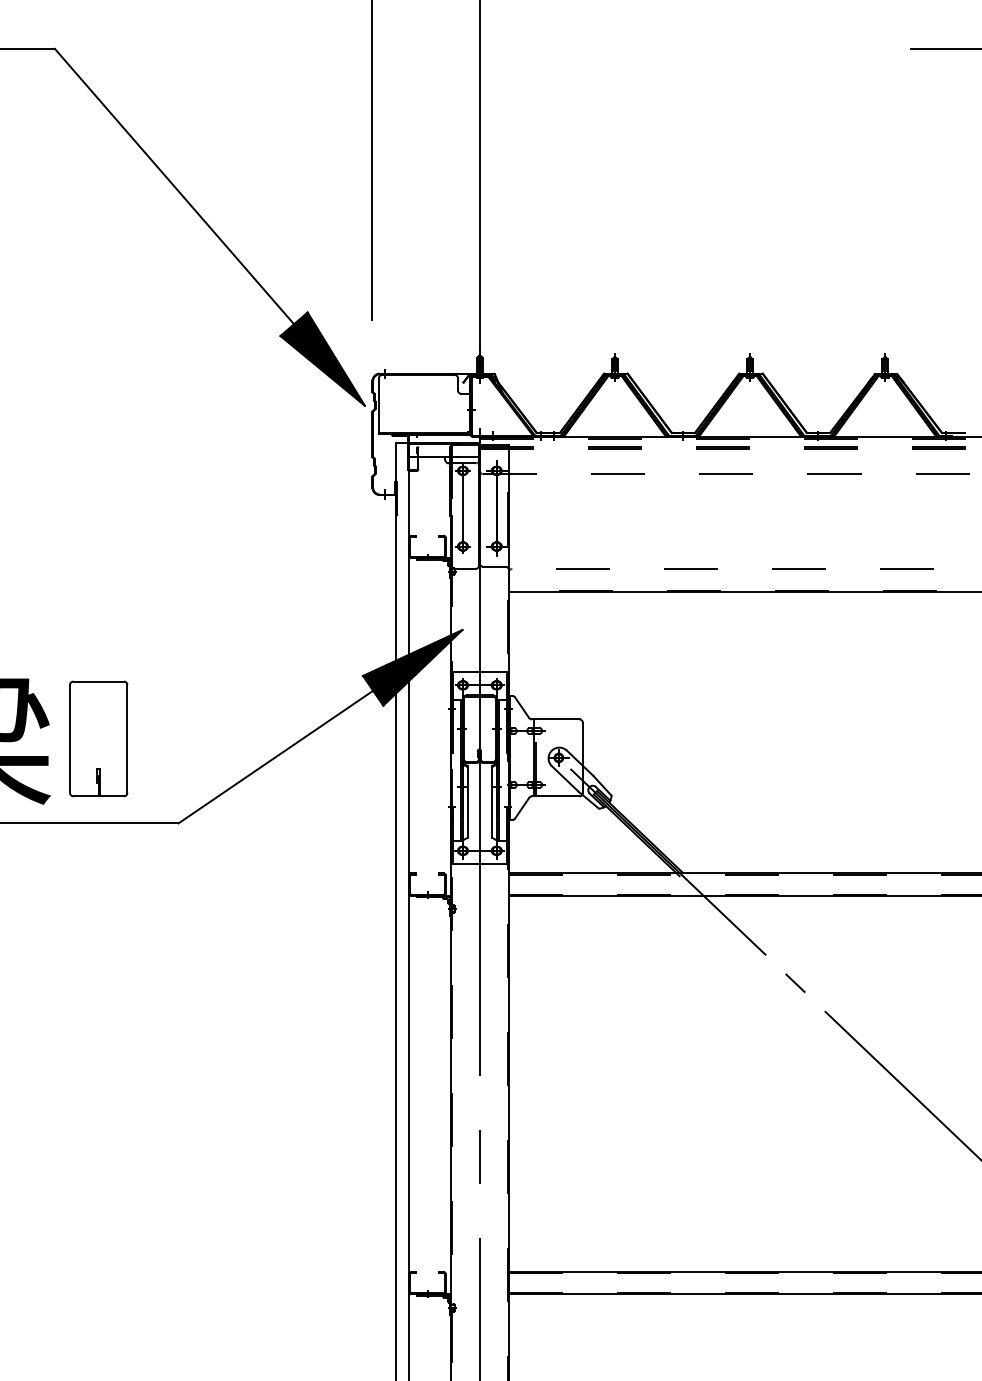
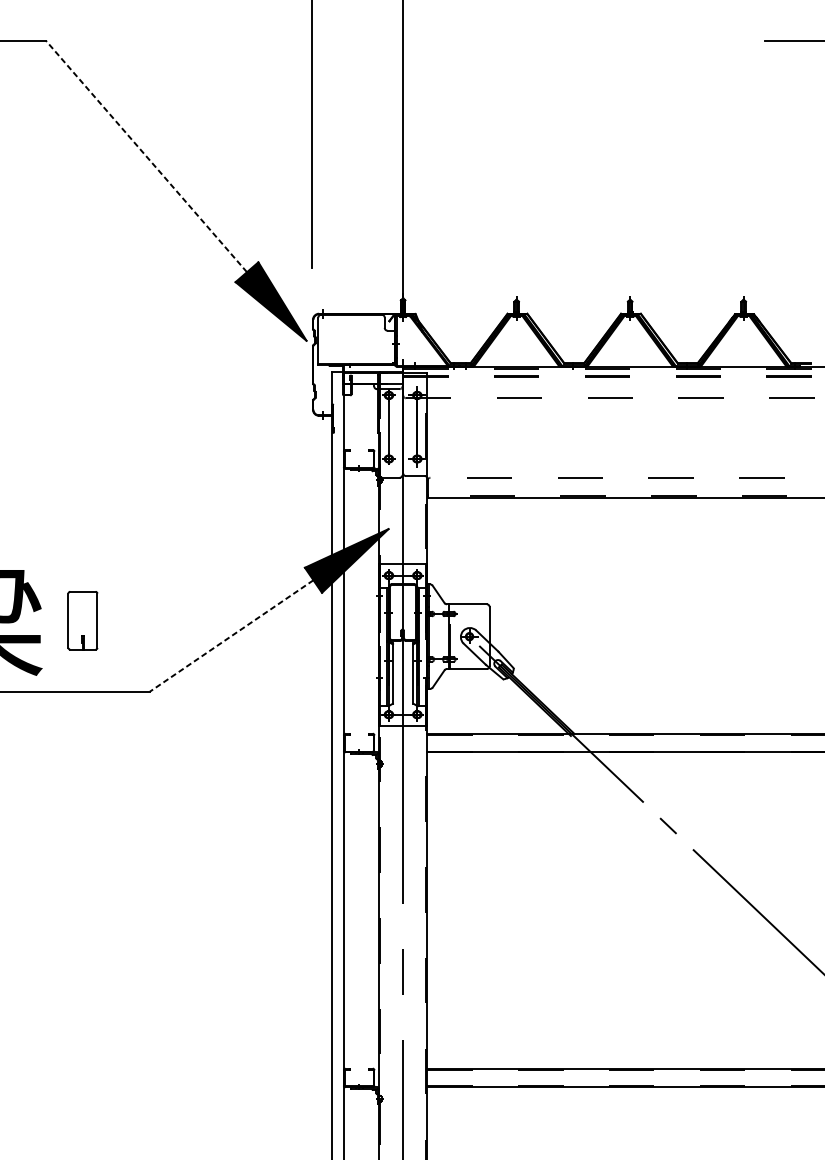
line: (174, 186) -> (146, 156), solid -> dashed
part: (98, 738) -> (82, 620), size x0.6
line: (275, 757) -> (231, 636), solid -> dashed

